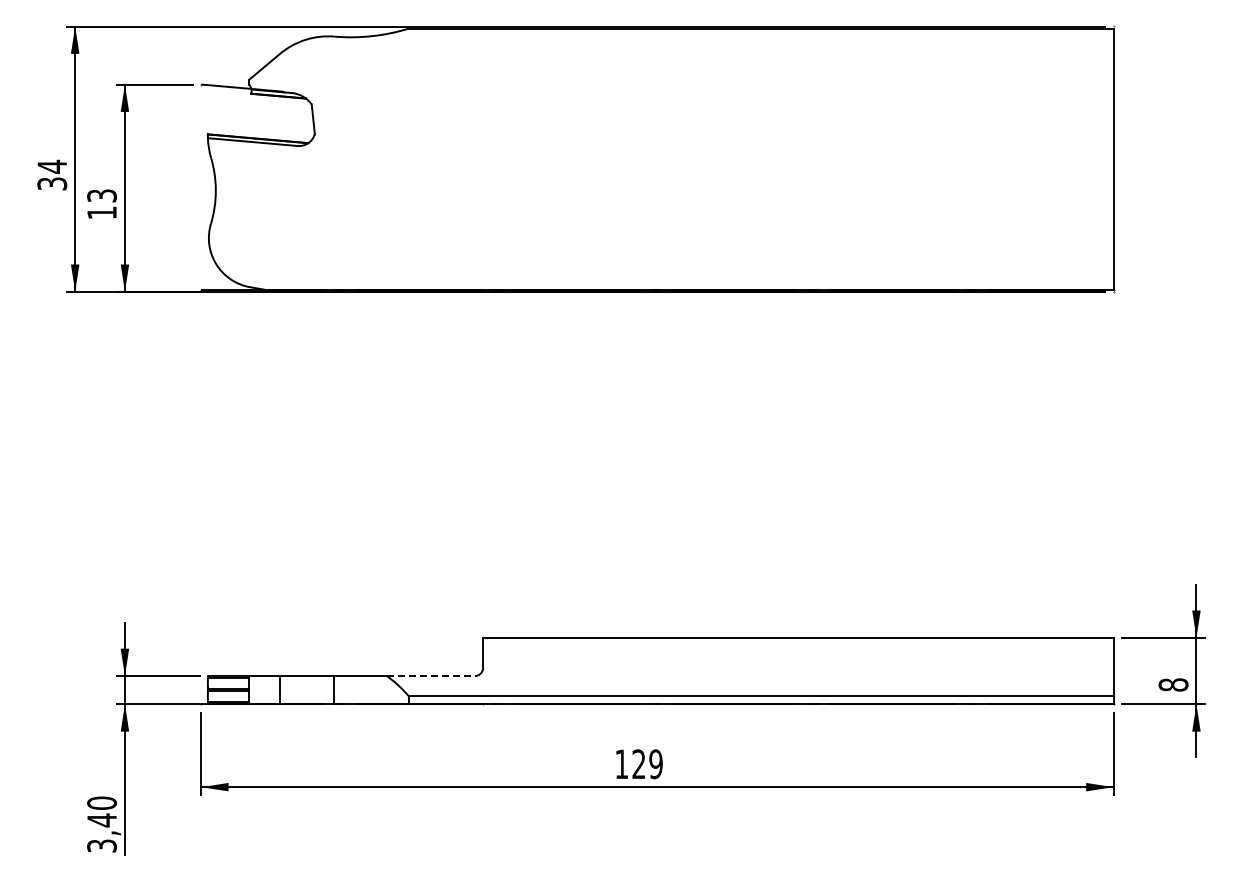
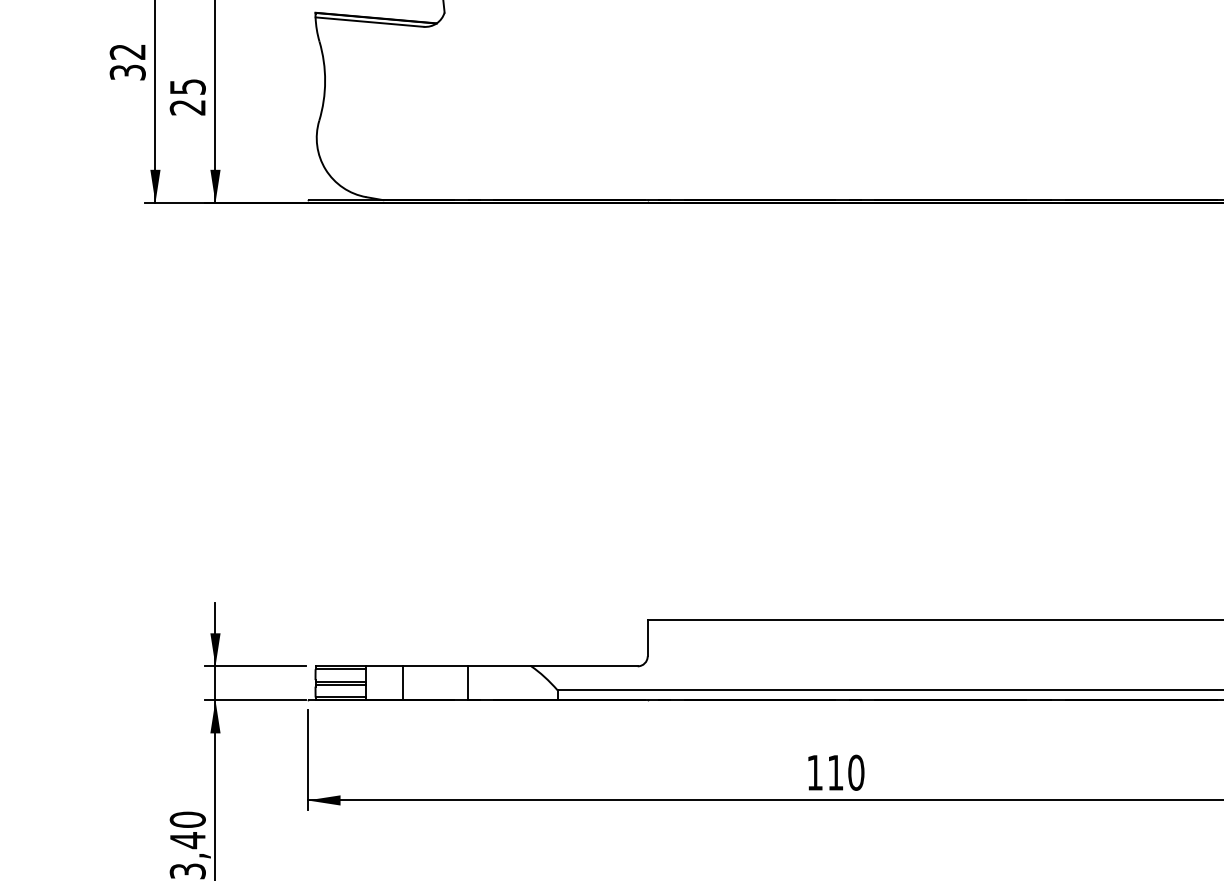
text: (51, 166) -> (126, 51), 34 -> 32
text: (101, 204) -> (187, 97), 13 -> 25
line: (431, 676) -> (585, 666), dashed -> solid
text: (647, 764) -> (845, 773), 129 -> 110

